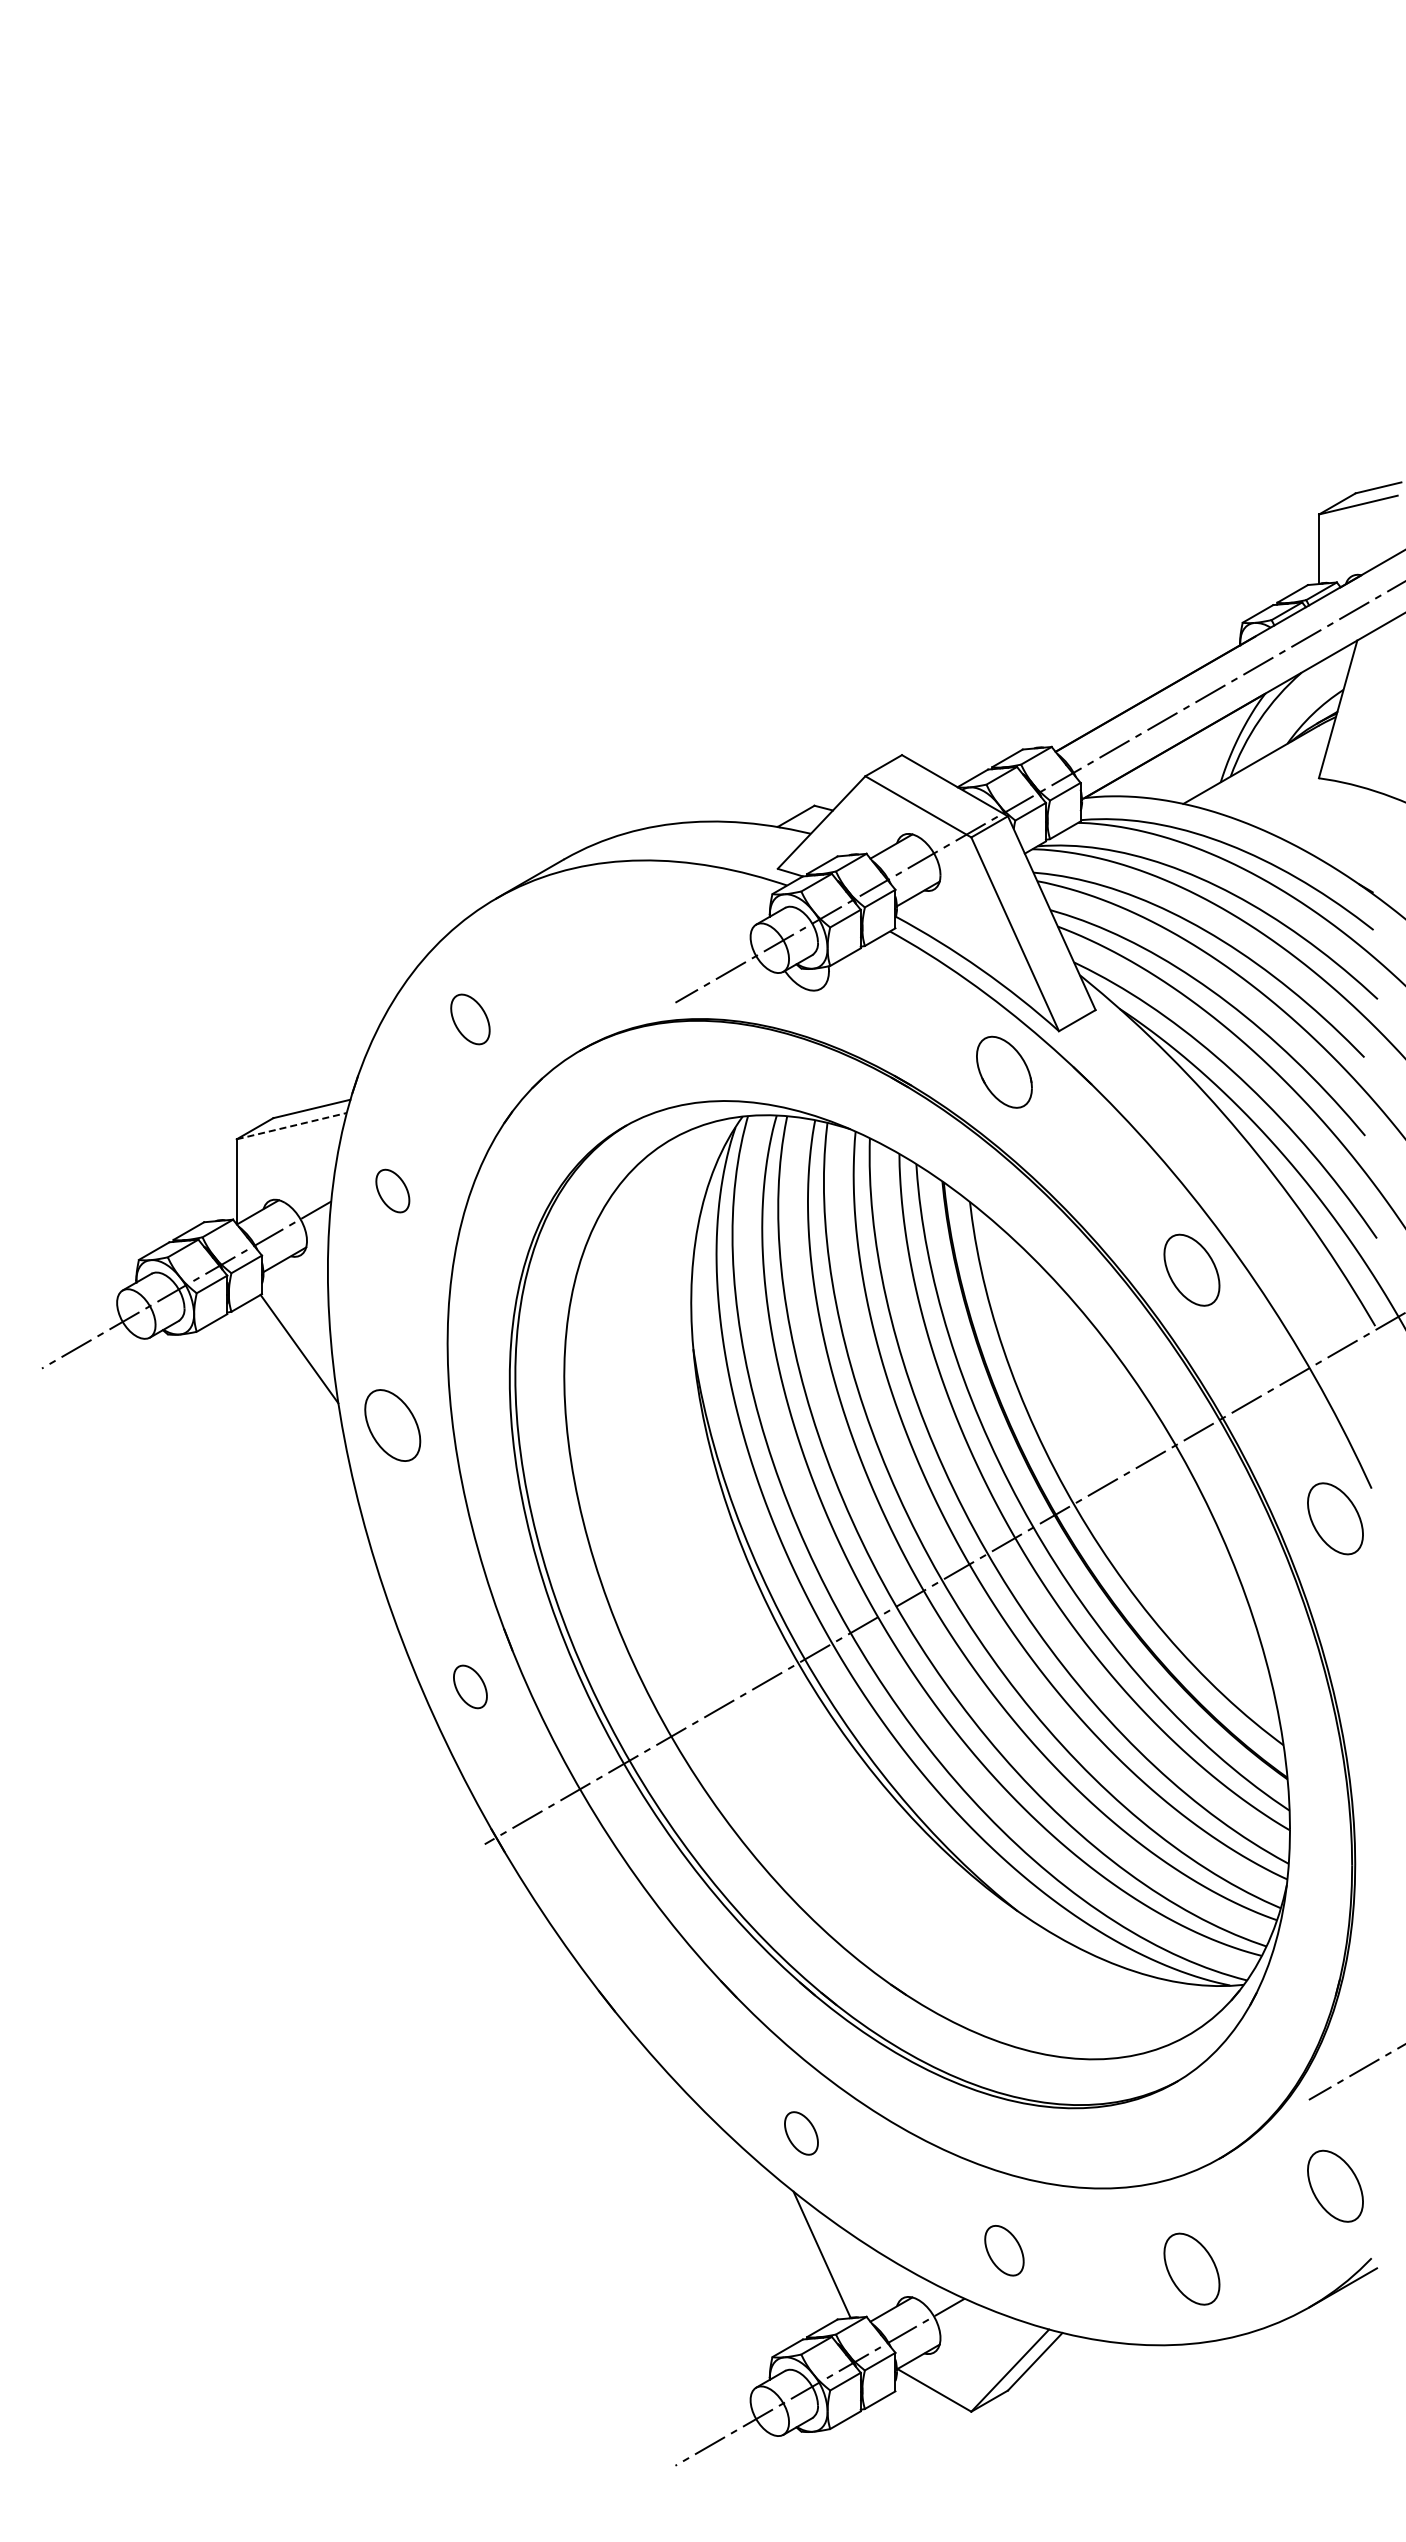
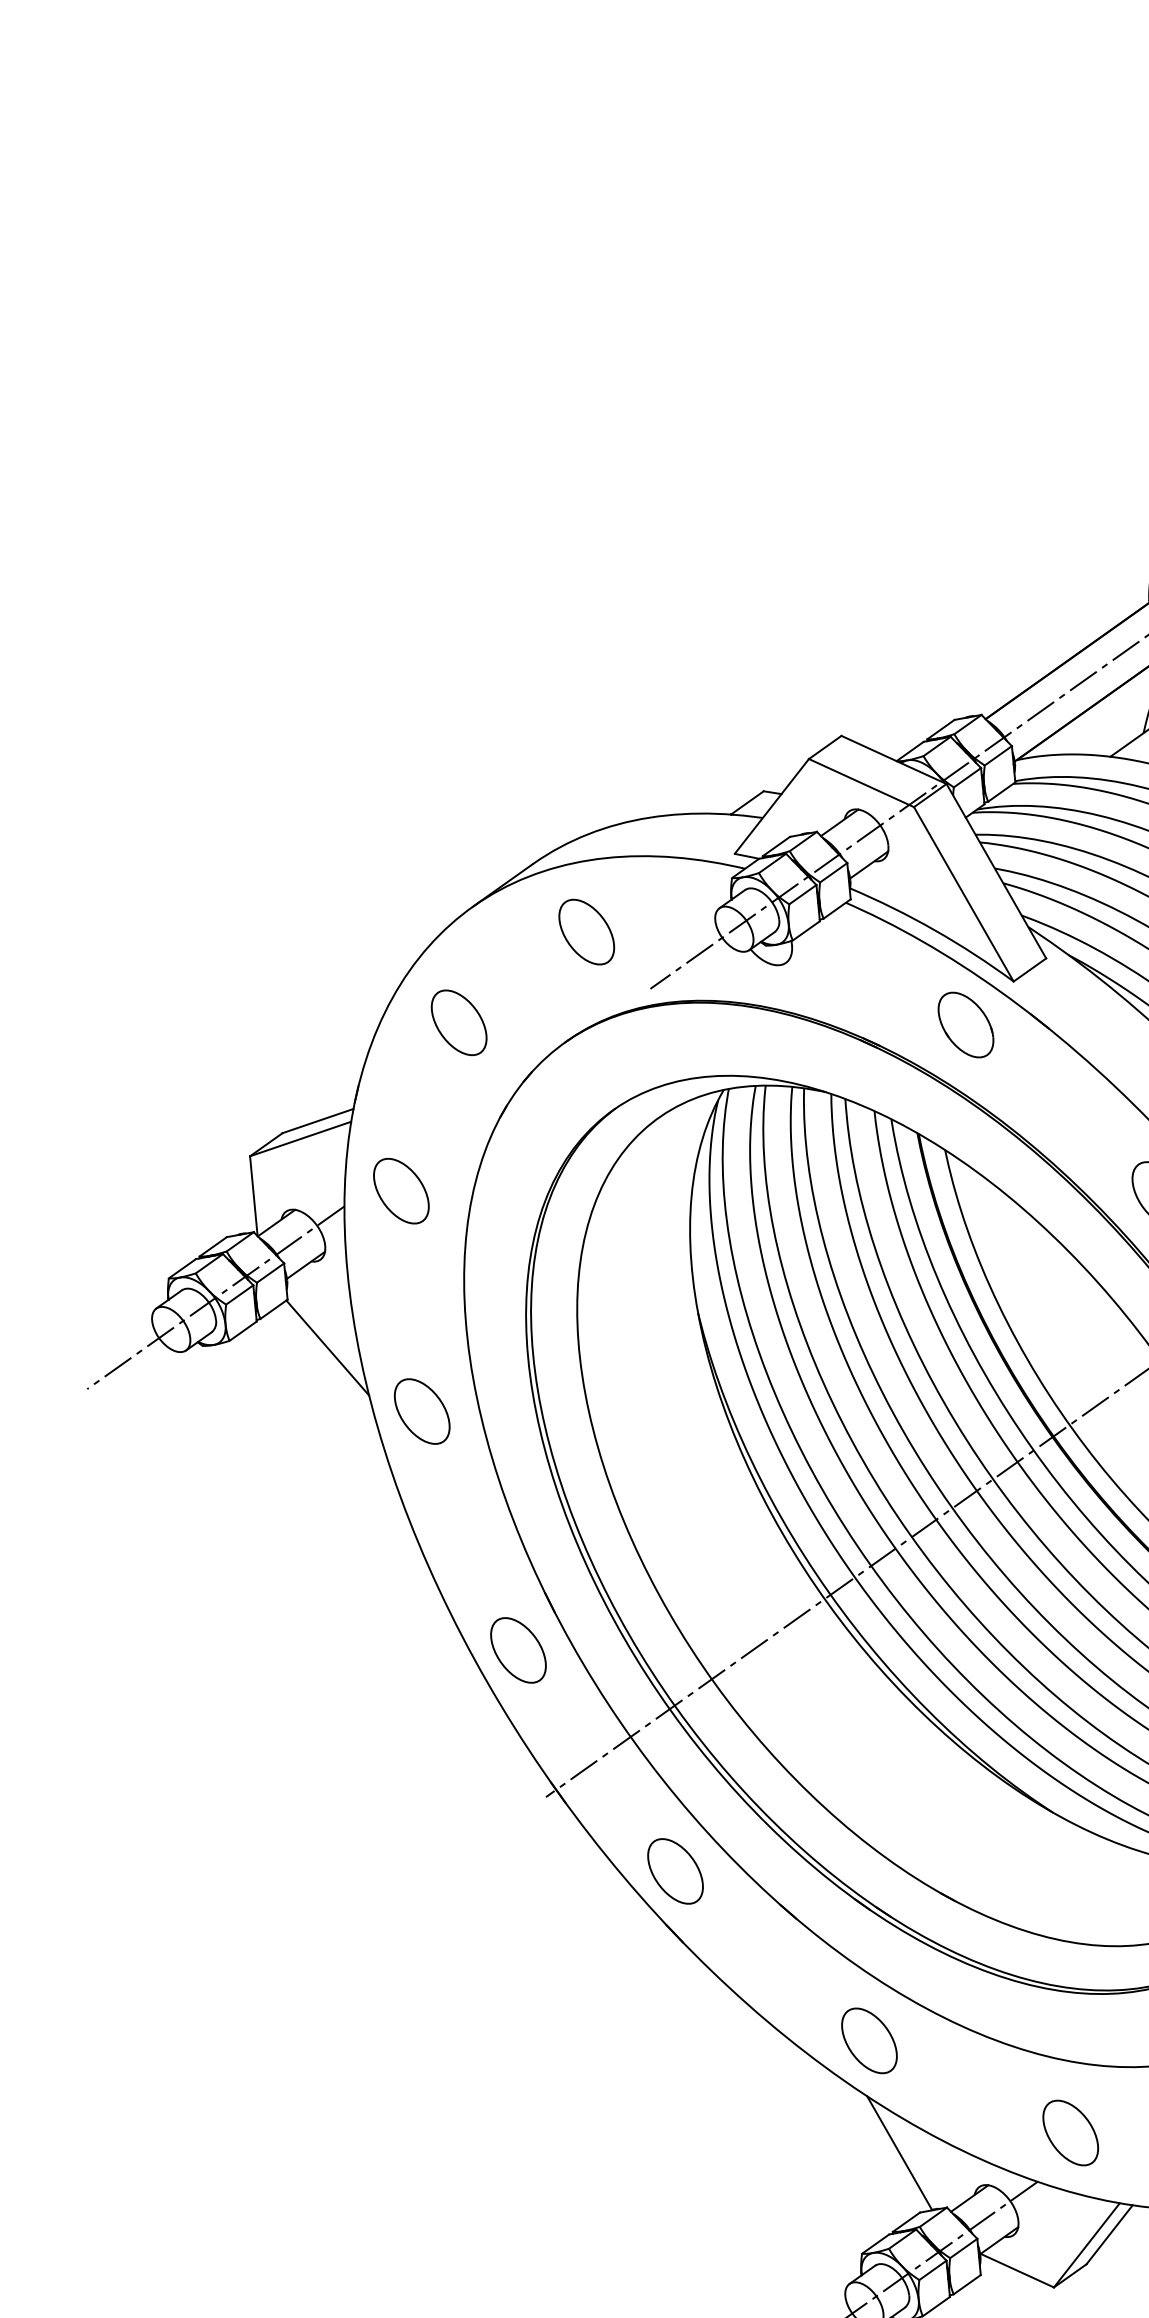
part: (613, 936) -> (586, 932), added
part: (470, 1019) -> (459, 1022), size x1.43
line: (291, 1126) -> (300, 1139), dashed -> solid
part: (392, 1190) -> (401, 1190), size x1.67
part: (470, 1686) -> (518, 1650), size x1.67
part: (613, 1935) -> (675, 1871), added
part: (801, 2133) -> (869, 2040), size x1.67
part: (1004, 2250) -> (1070, 2132), size x1.43

